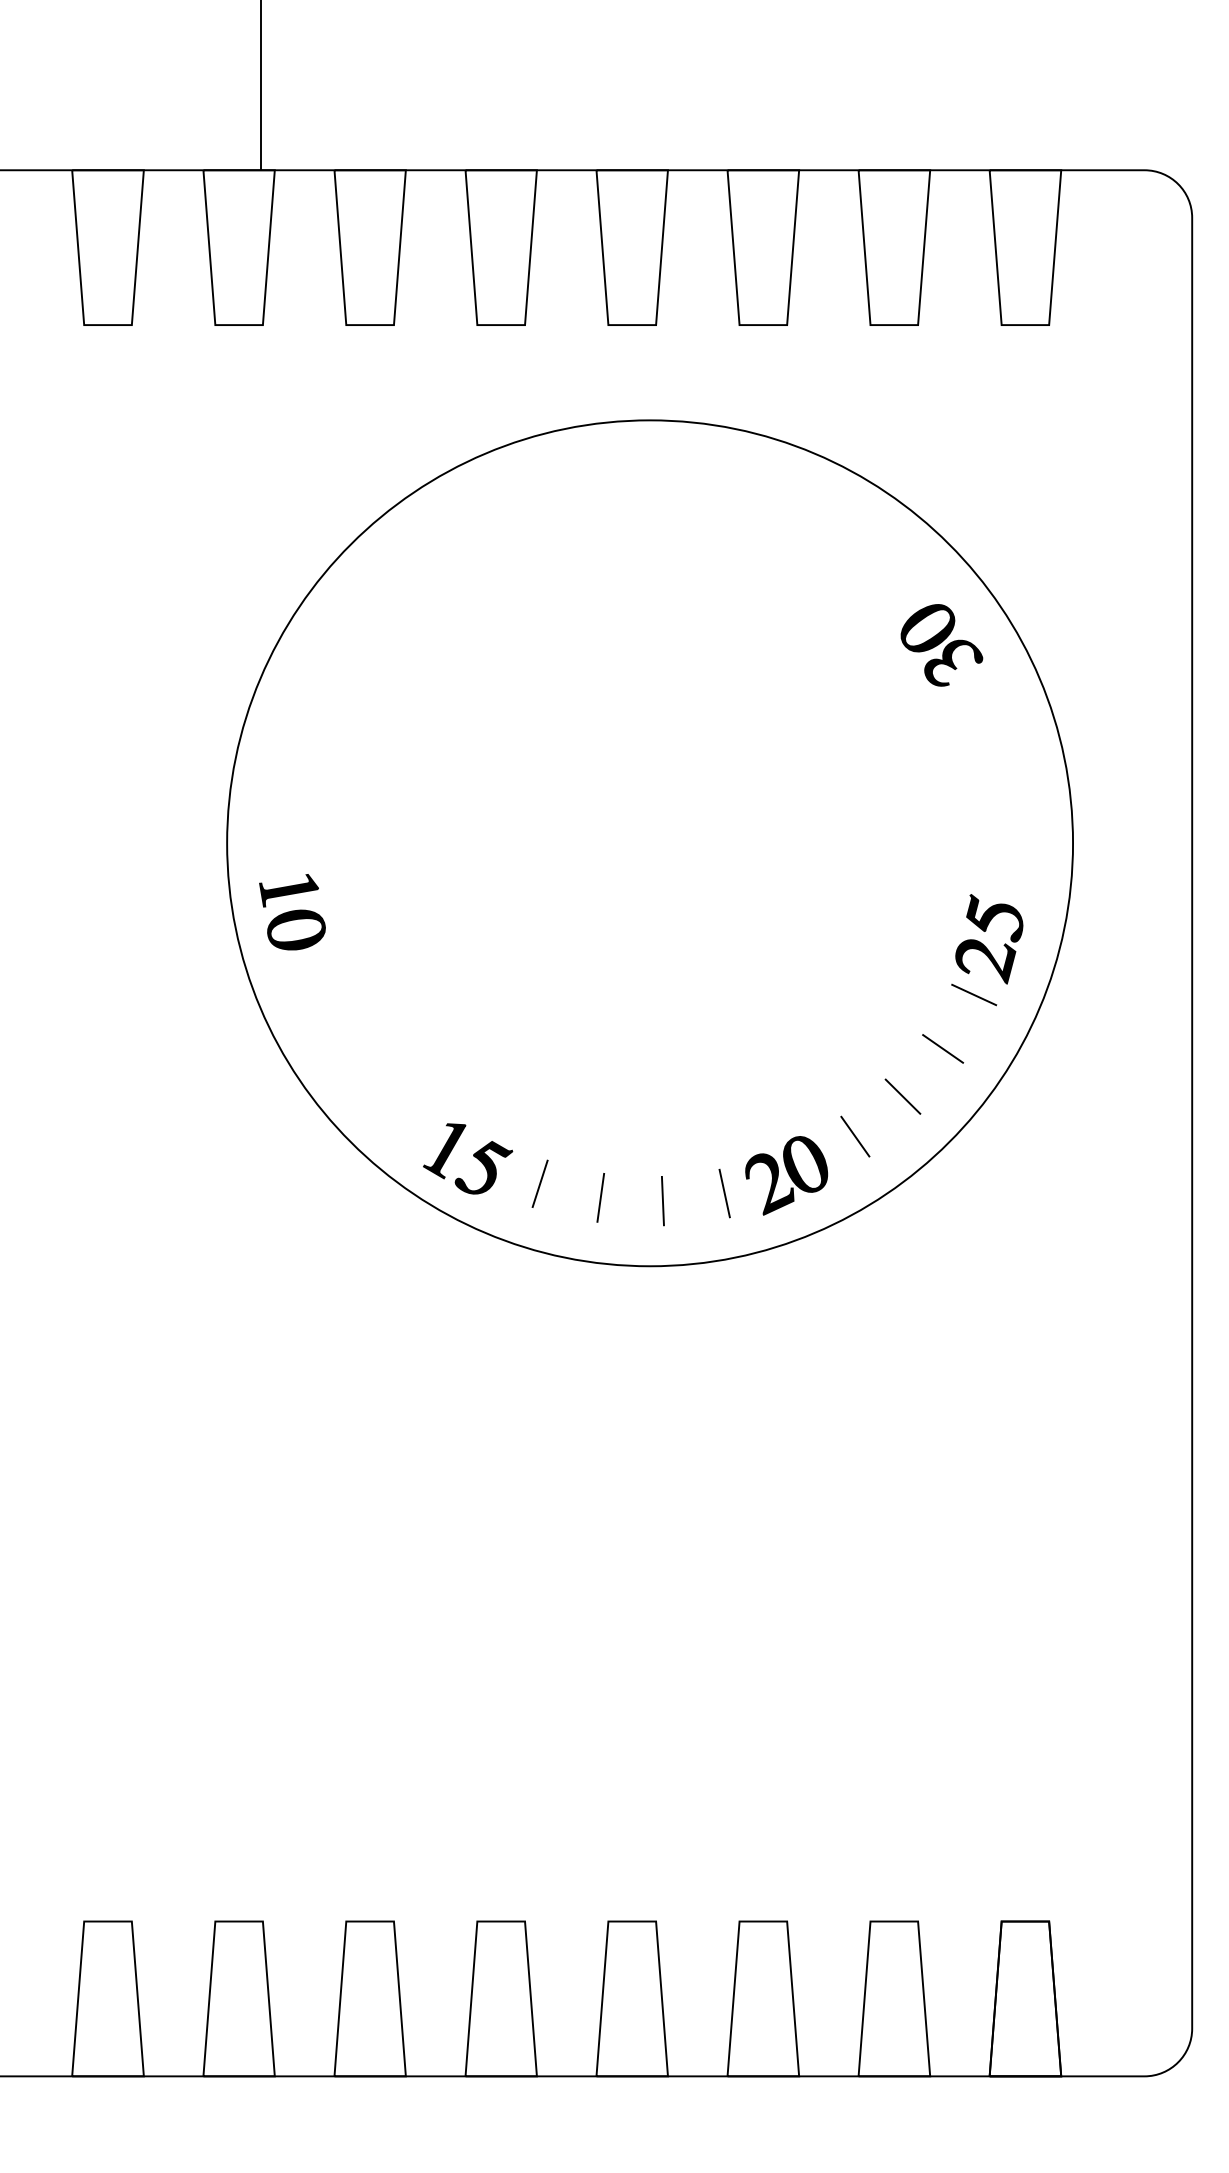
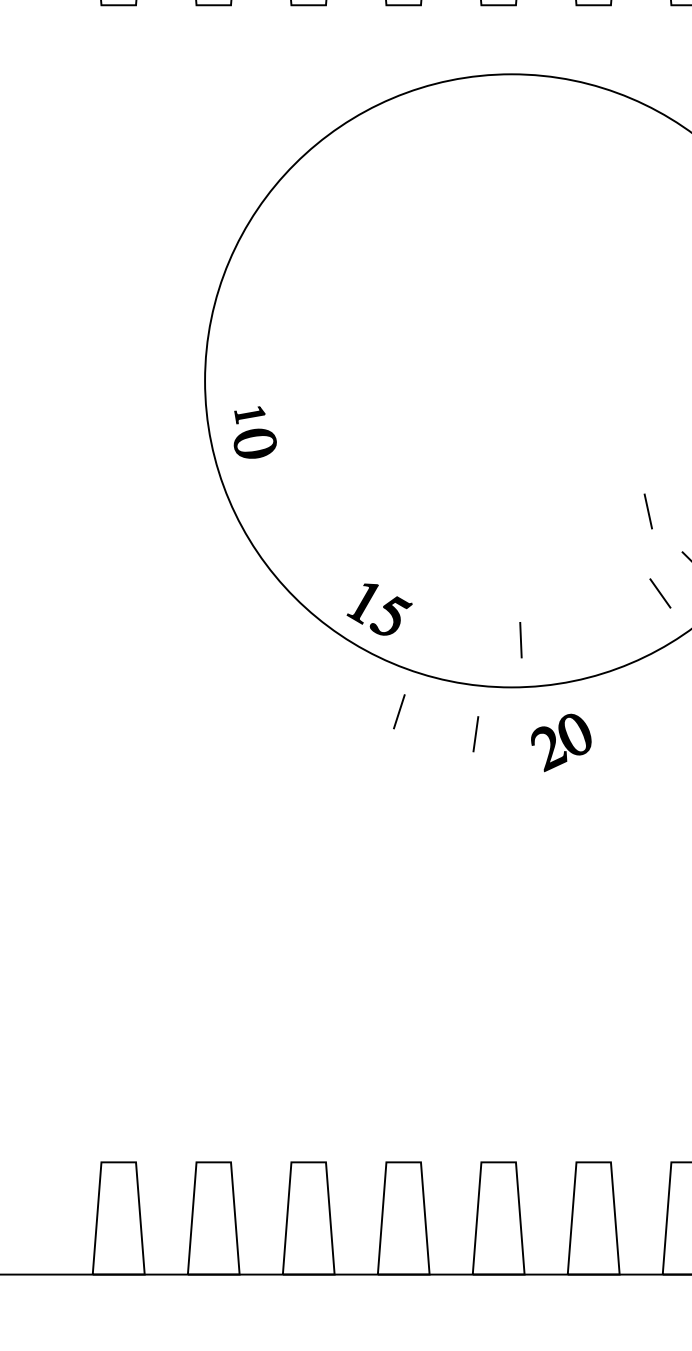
part: (288, 890) -> (249, 415), size x0.7
part: (786, 1175) -> (561, 742), moved
line: (539, 1183) -> (398, 711), moved
line: (724, 1193) -> (648, 511), moved
line: (600, 1197) -> (475, 733), moved

